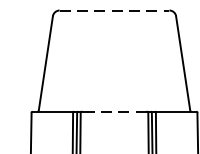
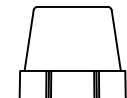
line: (114, 9) -> (72, 6), dashed -> solid
line: (114, 112) -> (72, 71), dashed -> solid

